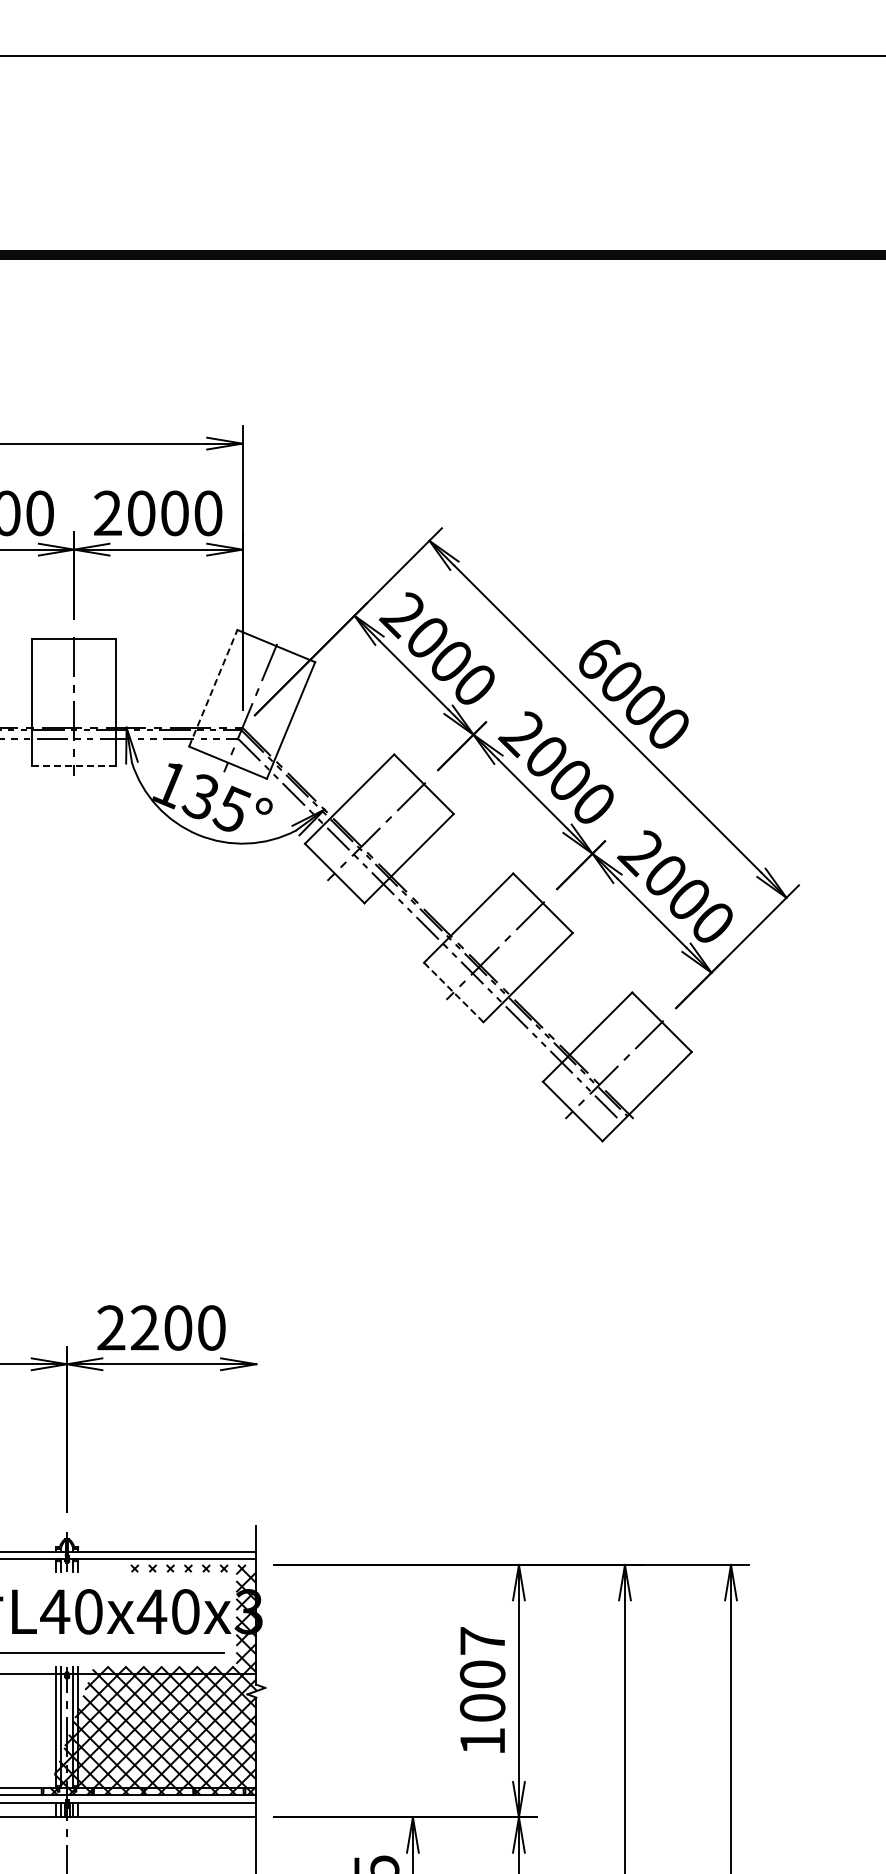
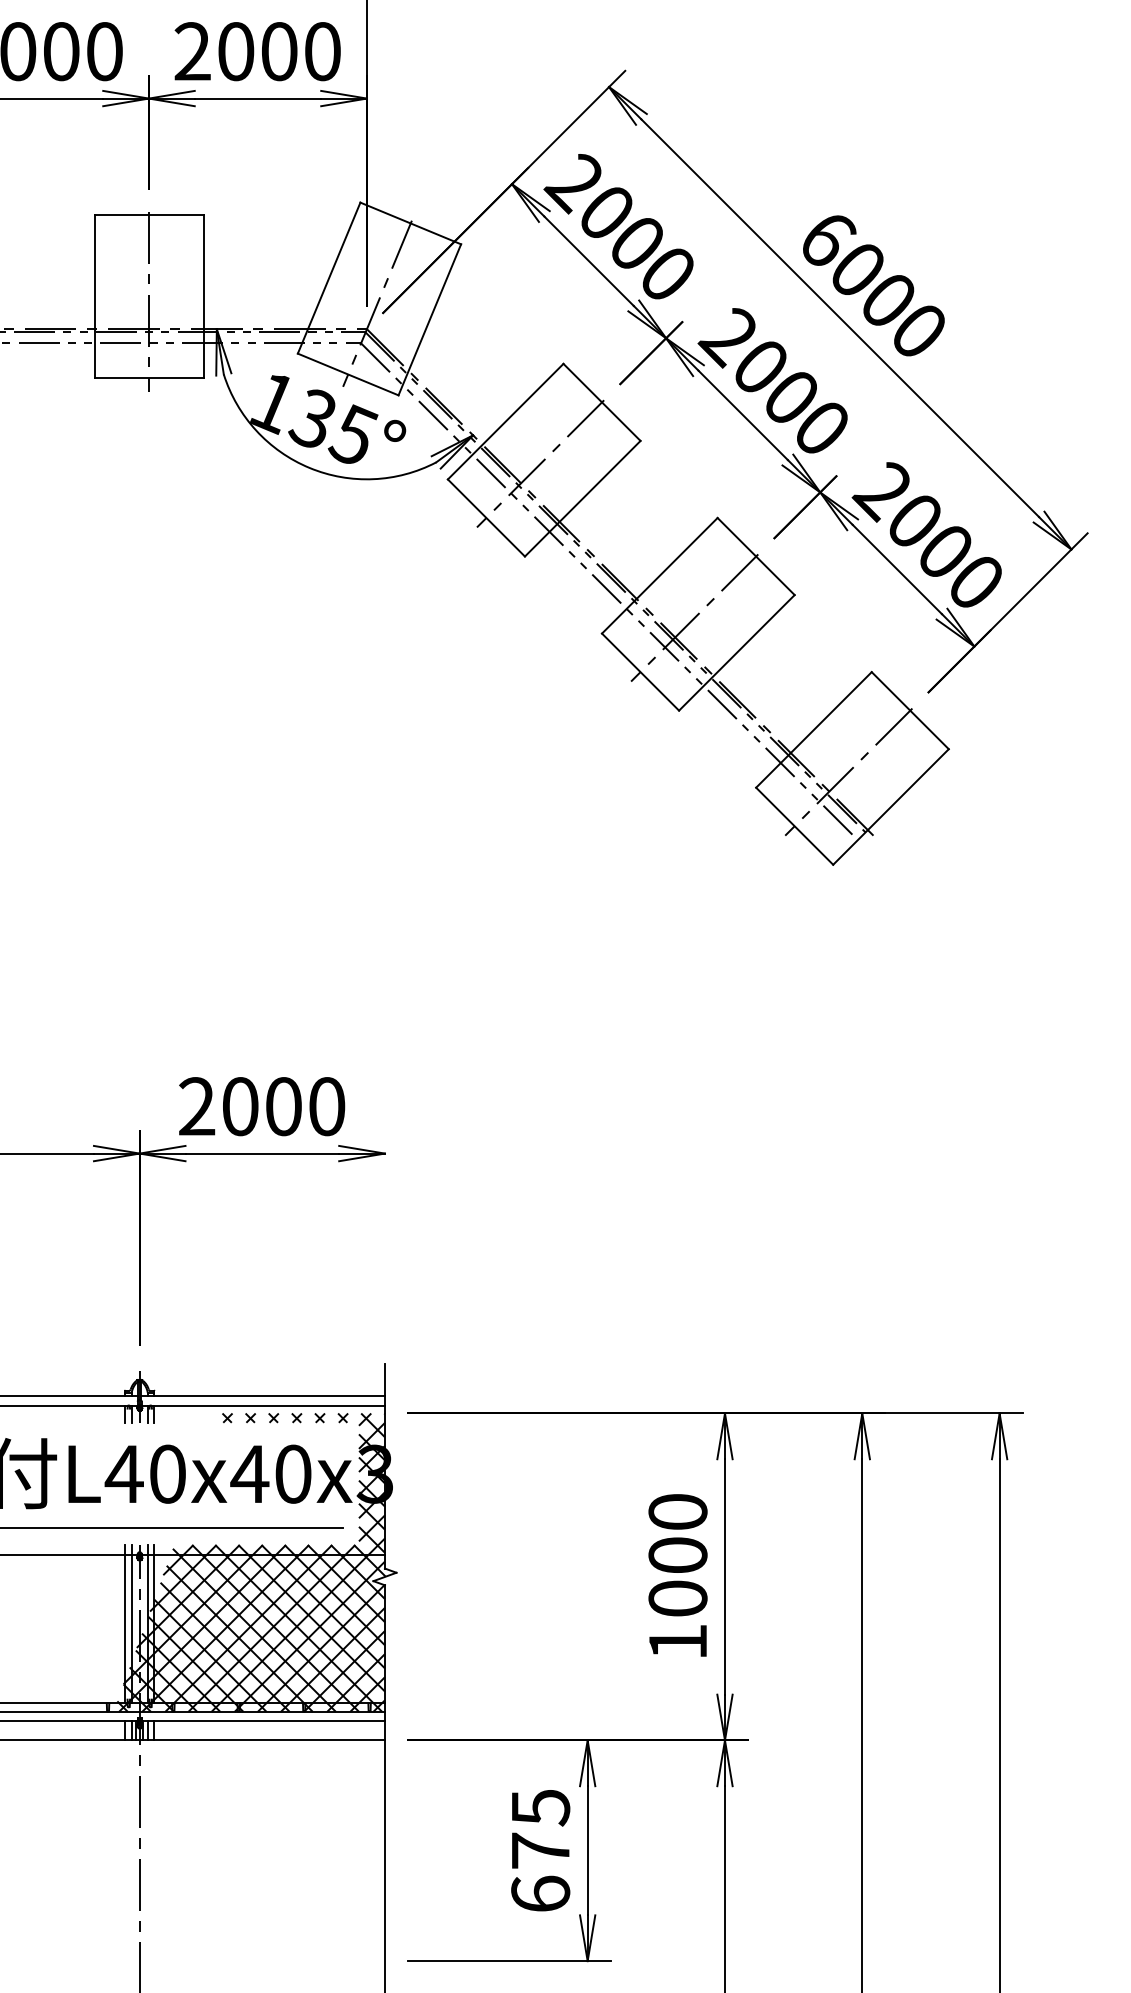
line: (213, 687) -> (329, 277), dashed -> solid
line: (73, 765) -> (148, 378), dashed -> solid
line: (453, 992) -> (640, 672), dashed -> solid
text: (144, 1327) -> (240, 1105), 2200 -> 2000
text: (482, 1640) -> (677, 1511), 1007 -> 1000

